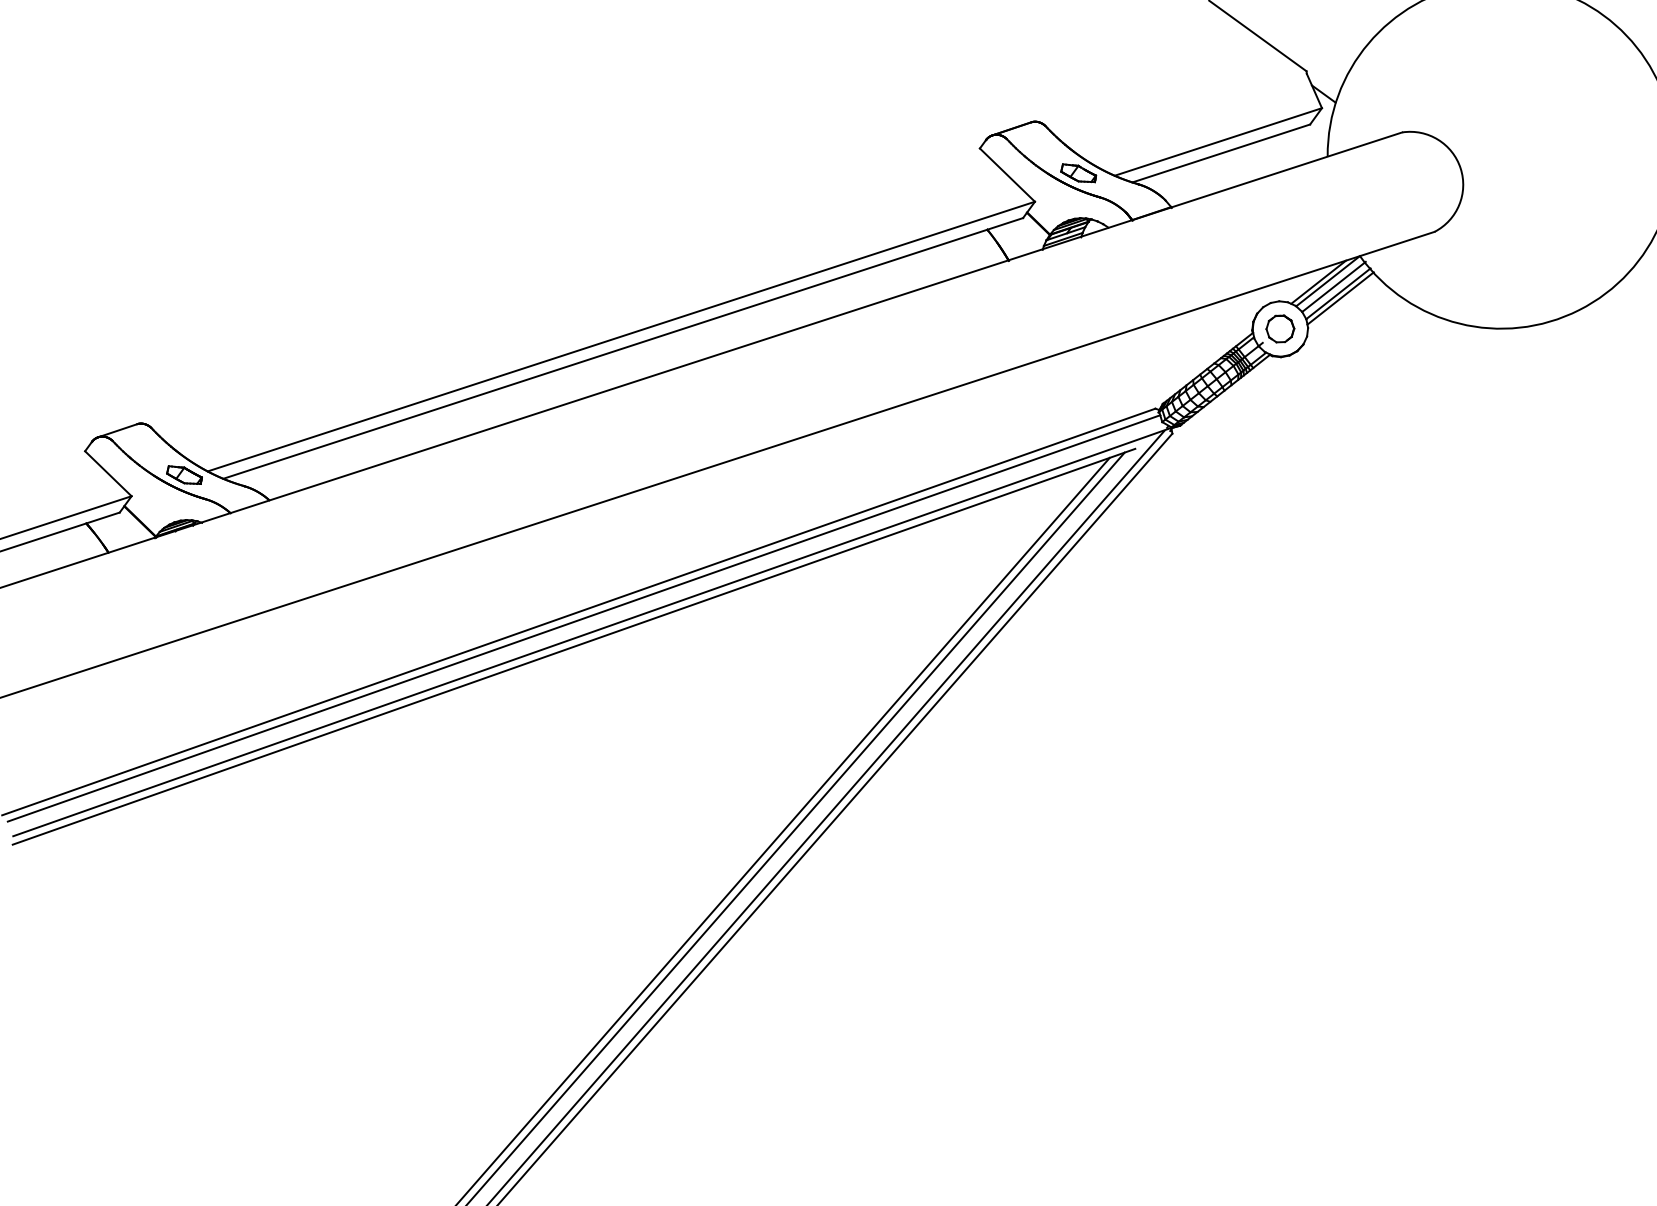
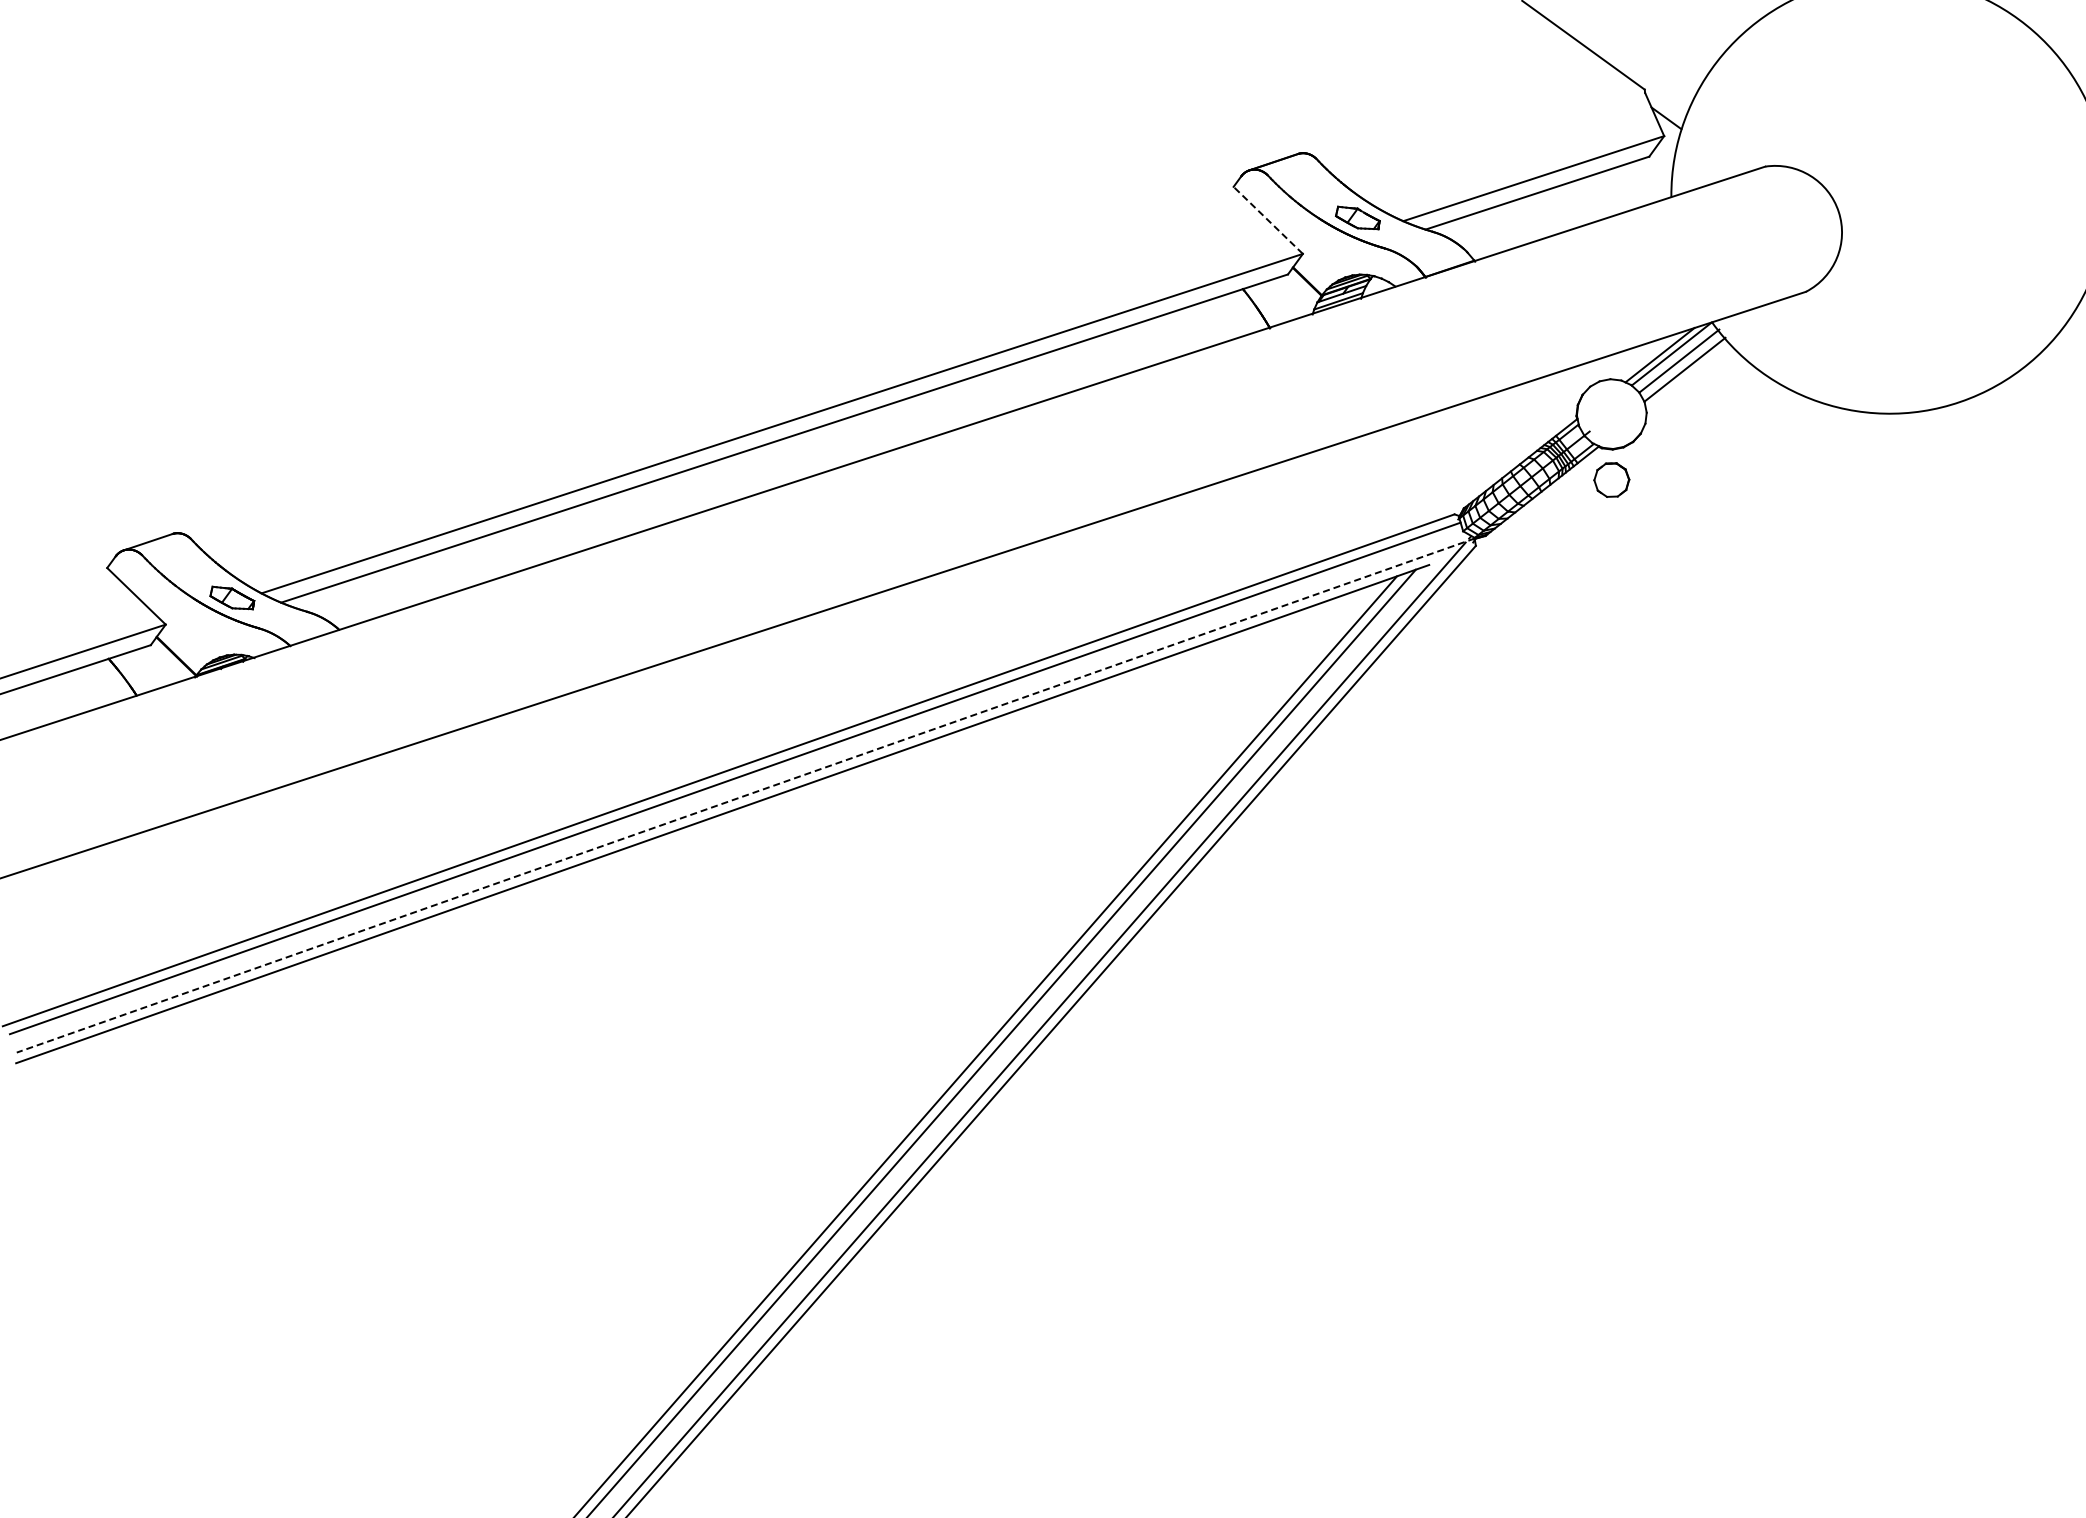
line: (1006, 175) -> (1267, 220), solid -> dashed
line: (1340, 298) -> (1687, 375), removed
part: (1280, 328) -> (1611, 479), moved
line: (592, 631) -> (745, 795), solid -> dashed

